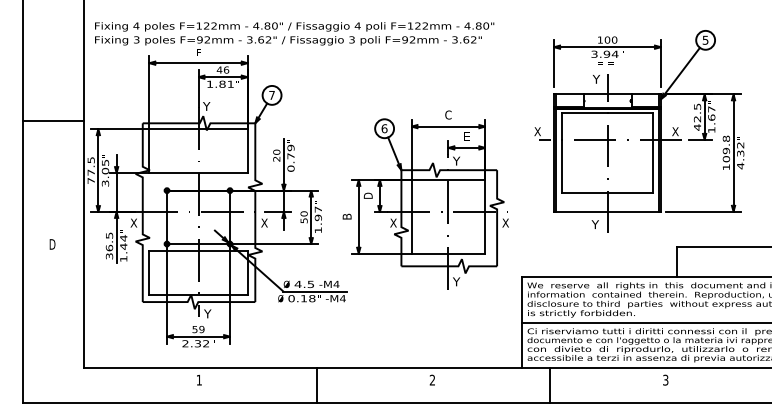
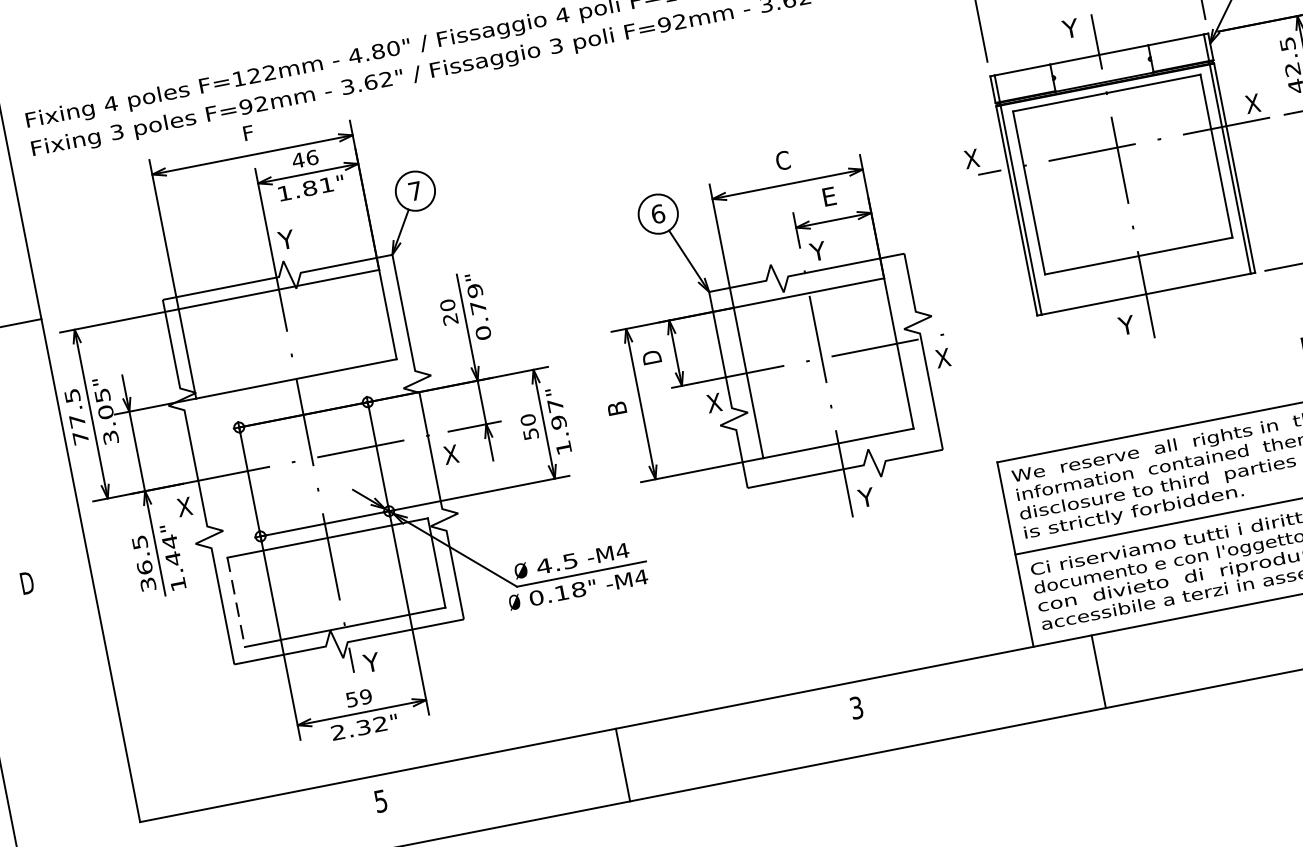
line: (149, 272) -> (236, 601), solid -> dashed
text: (198, 379) -> (379, 800), 1 -> 5
text: (432, 380) -> (856, 708), 2 -> 3

